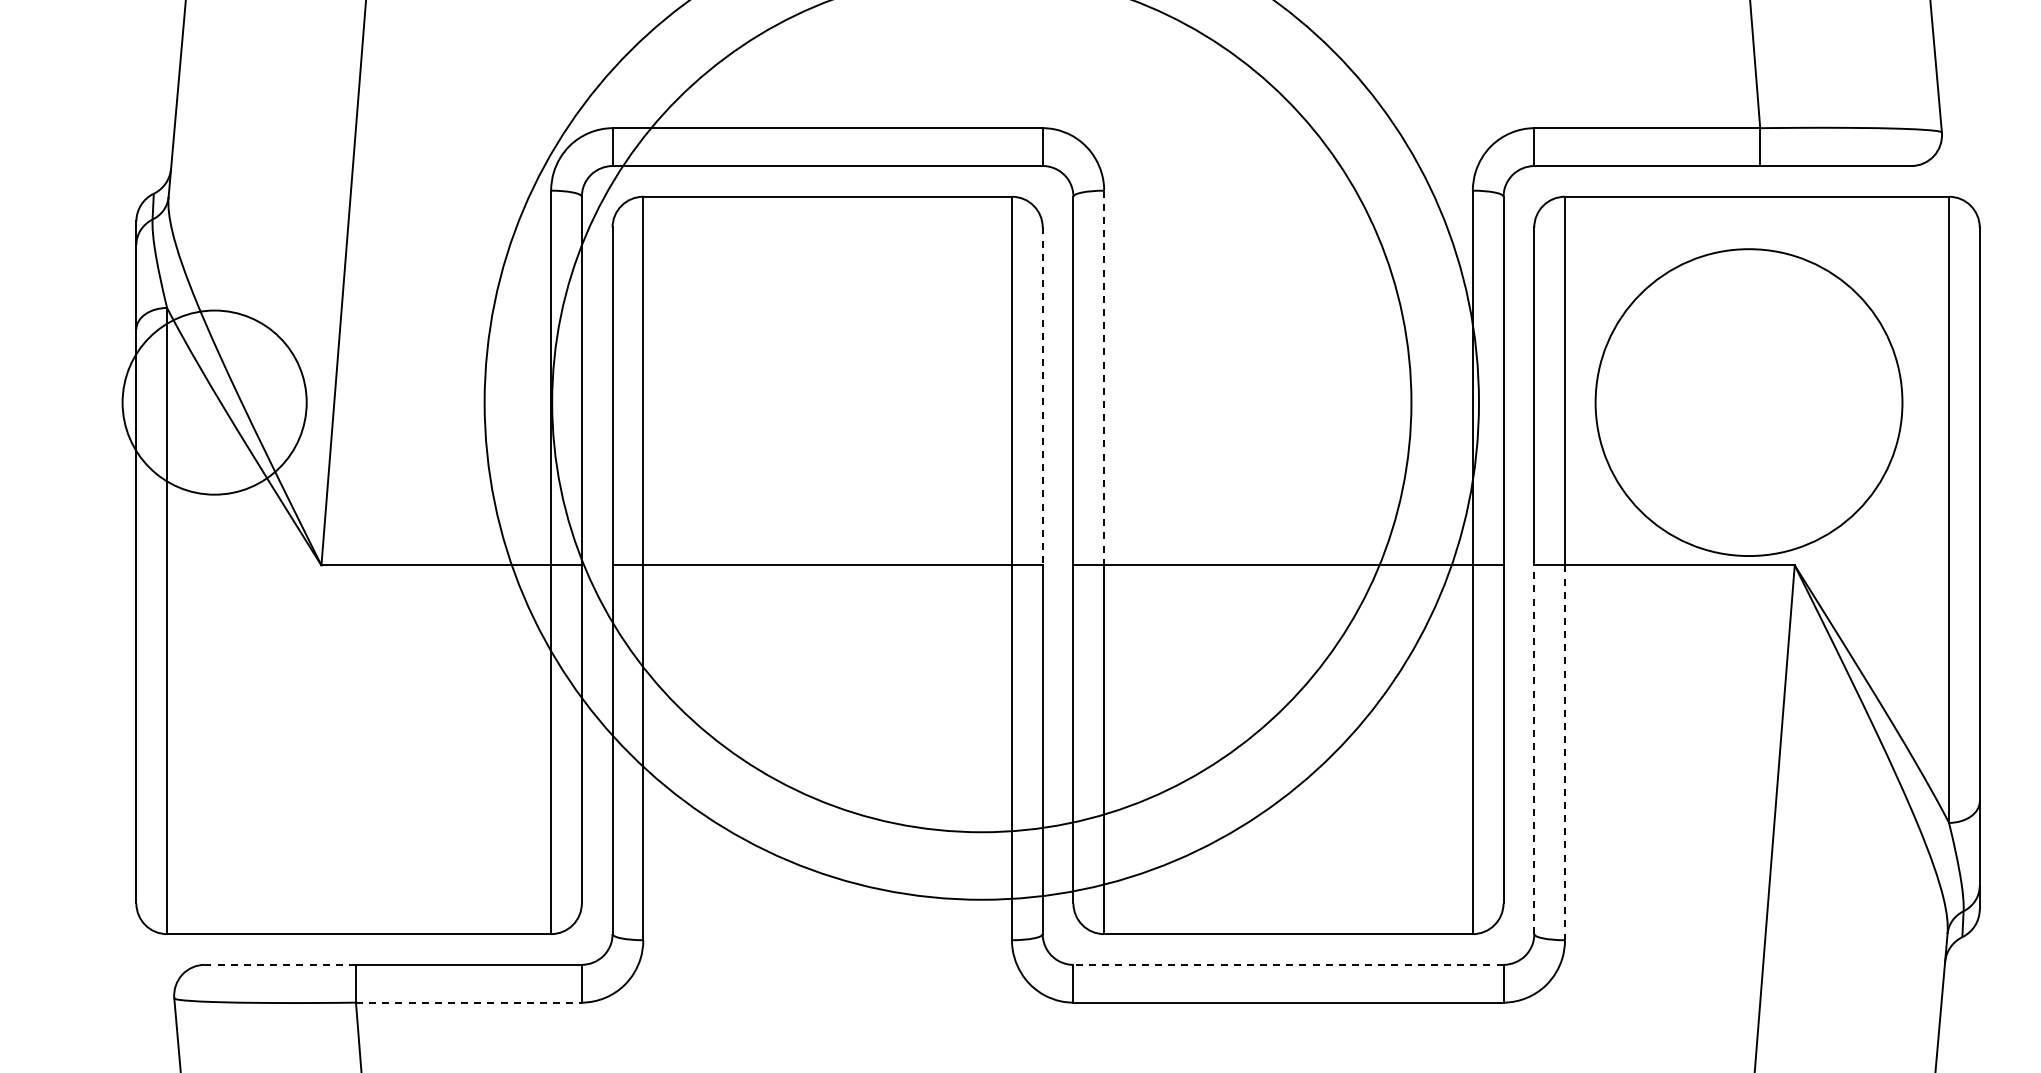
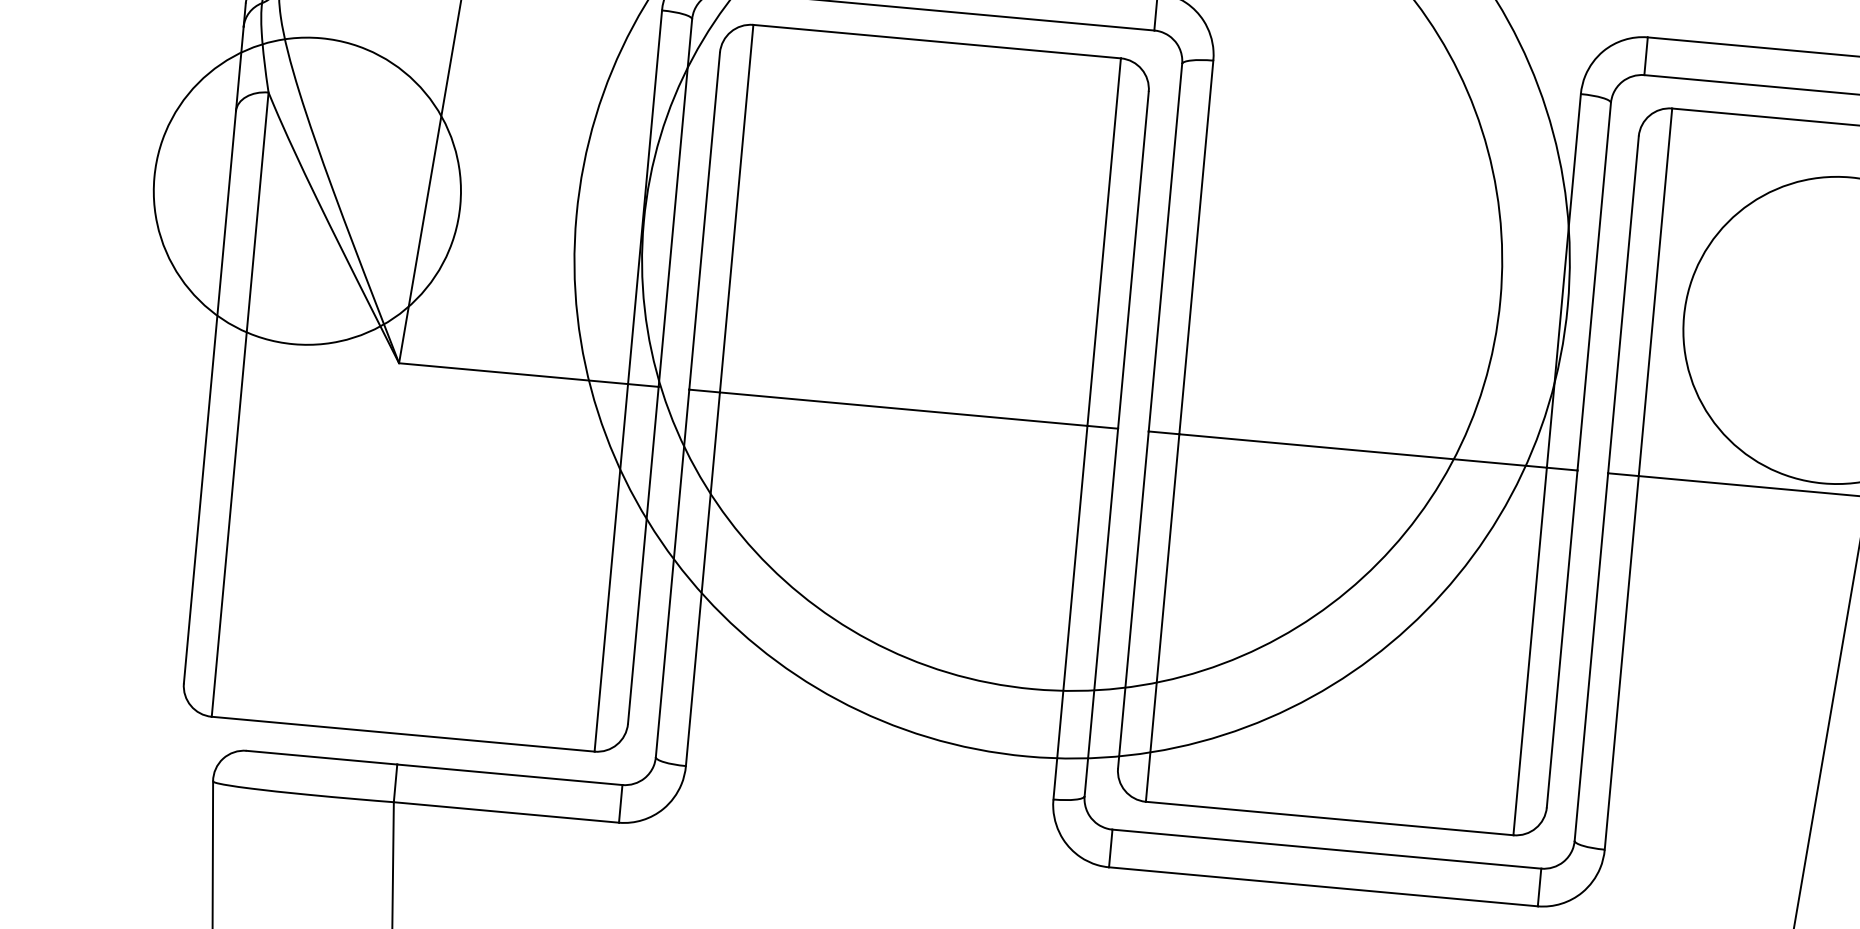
line: (1104, 378) -> (1196, 247), dashed -> solid
line: (1042, 396) -> (1133, 260), dashed -> solid
circle: (214, 402) -> (307, 191), size x1.67
line: (1534, 749) -> (1591, 656), dashed -> solid
line: (1565, 753) -> (1622, 663), dashed -> solid
line: (280, 964) -> (322, 757), dashed -> solid
line: (1287, 964) -> (1325, 848), dashed -> solid
line: (468, 1002) -> (506, 812), dashed -> solid

